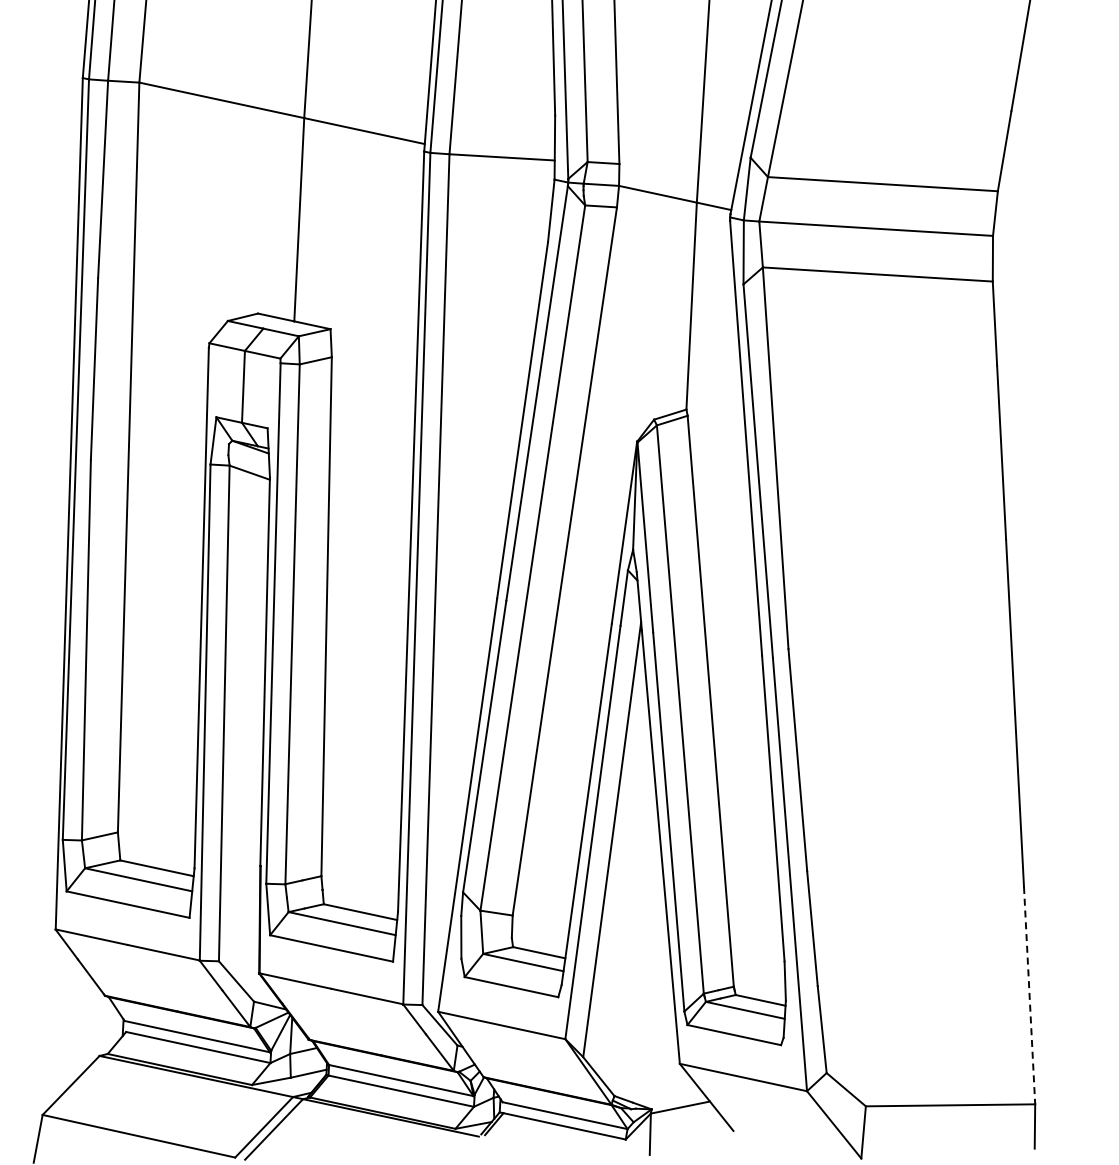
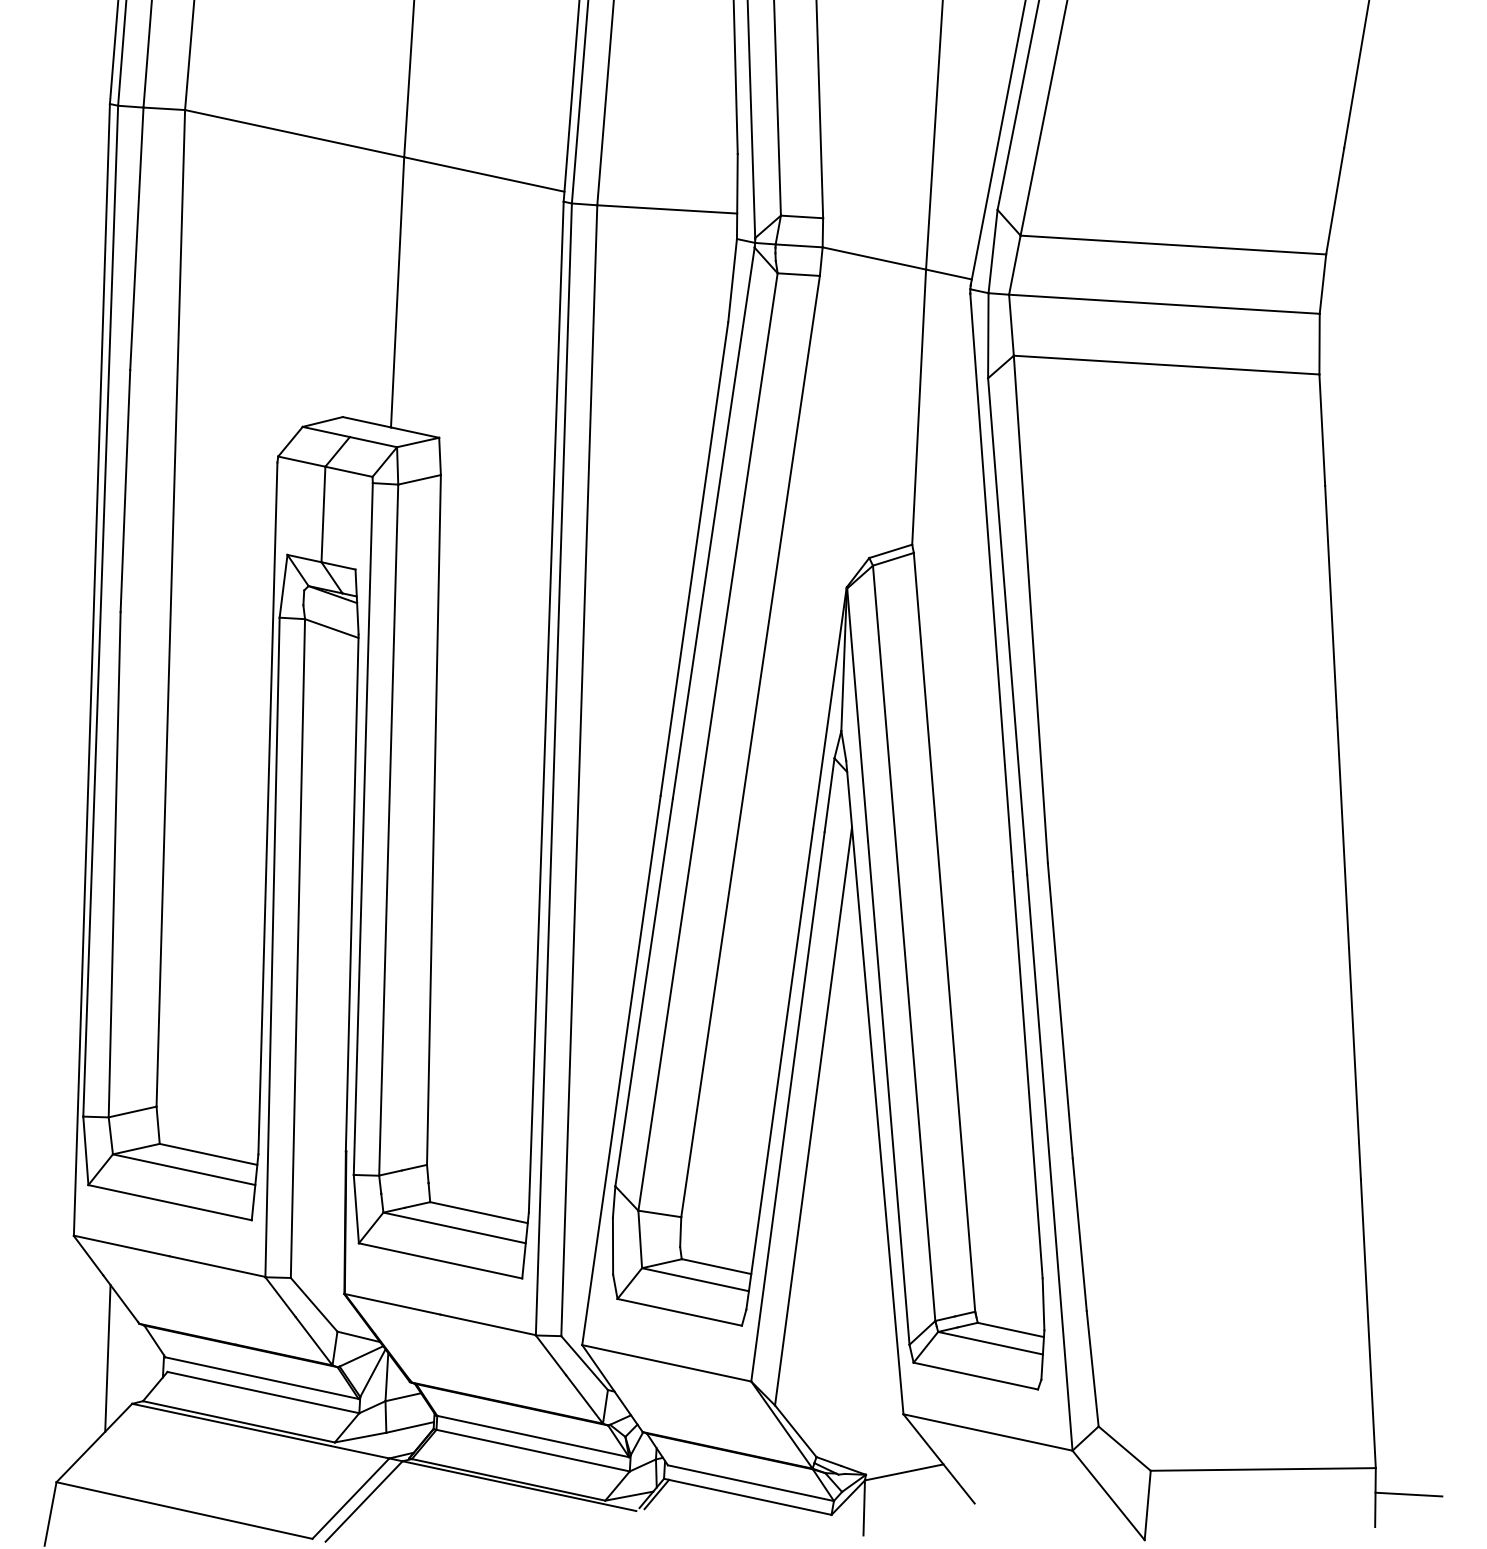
line: (1029, 995) -> (1368, 1323), dashed -> solid
line: (81, 1021) -> (108, 1358), added
line: (1060, 1123) -> (1409, 1493), added

